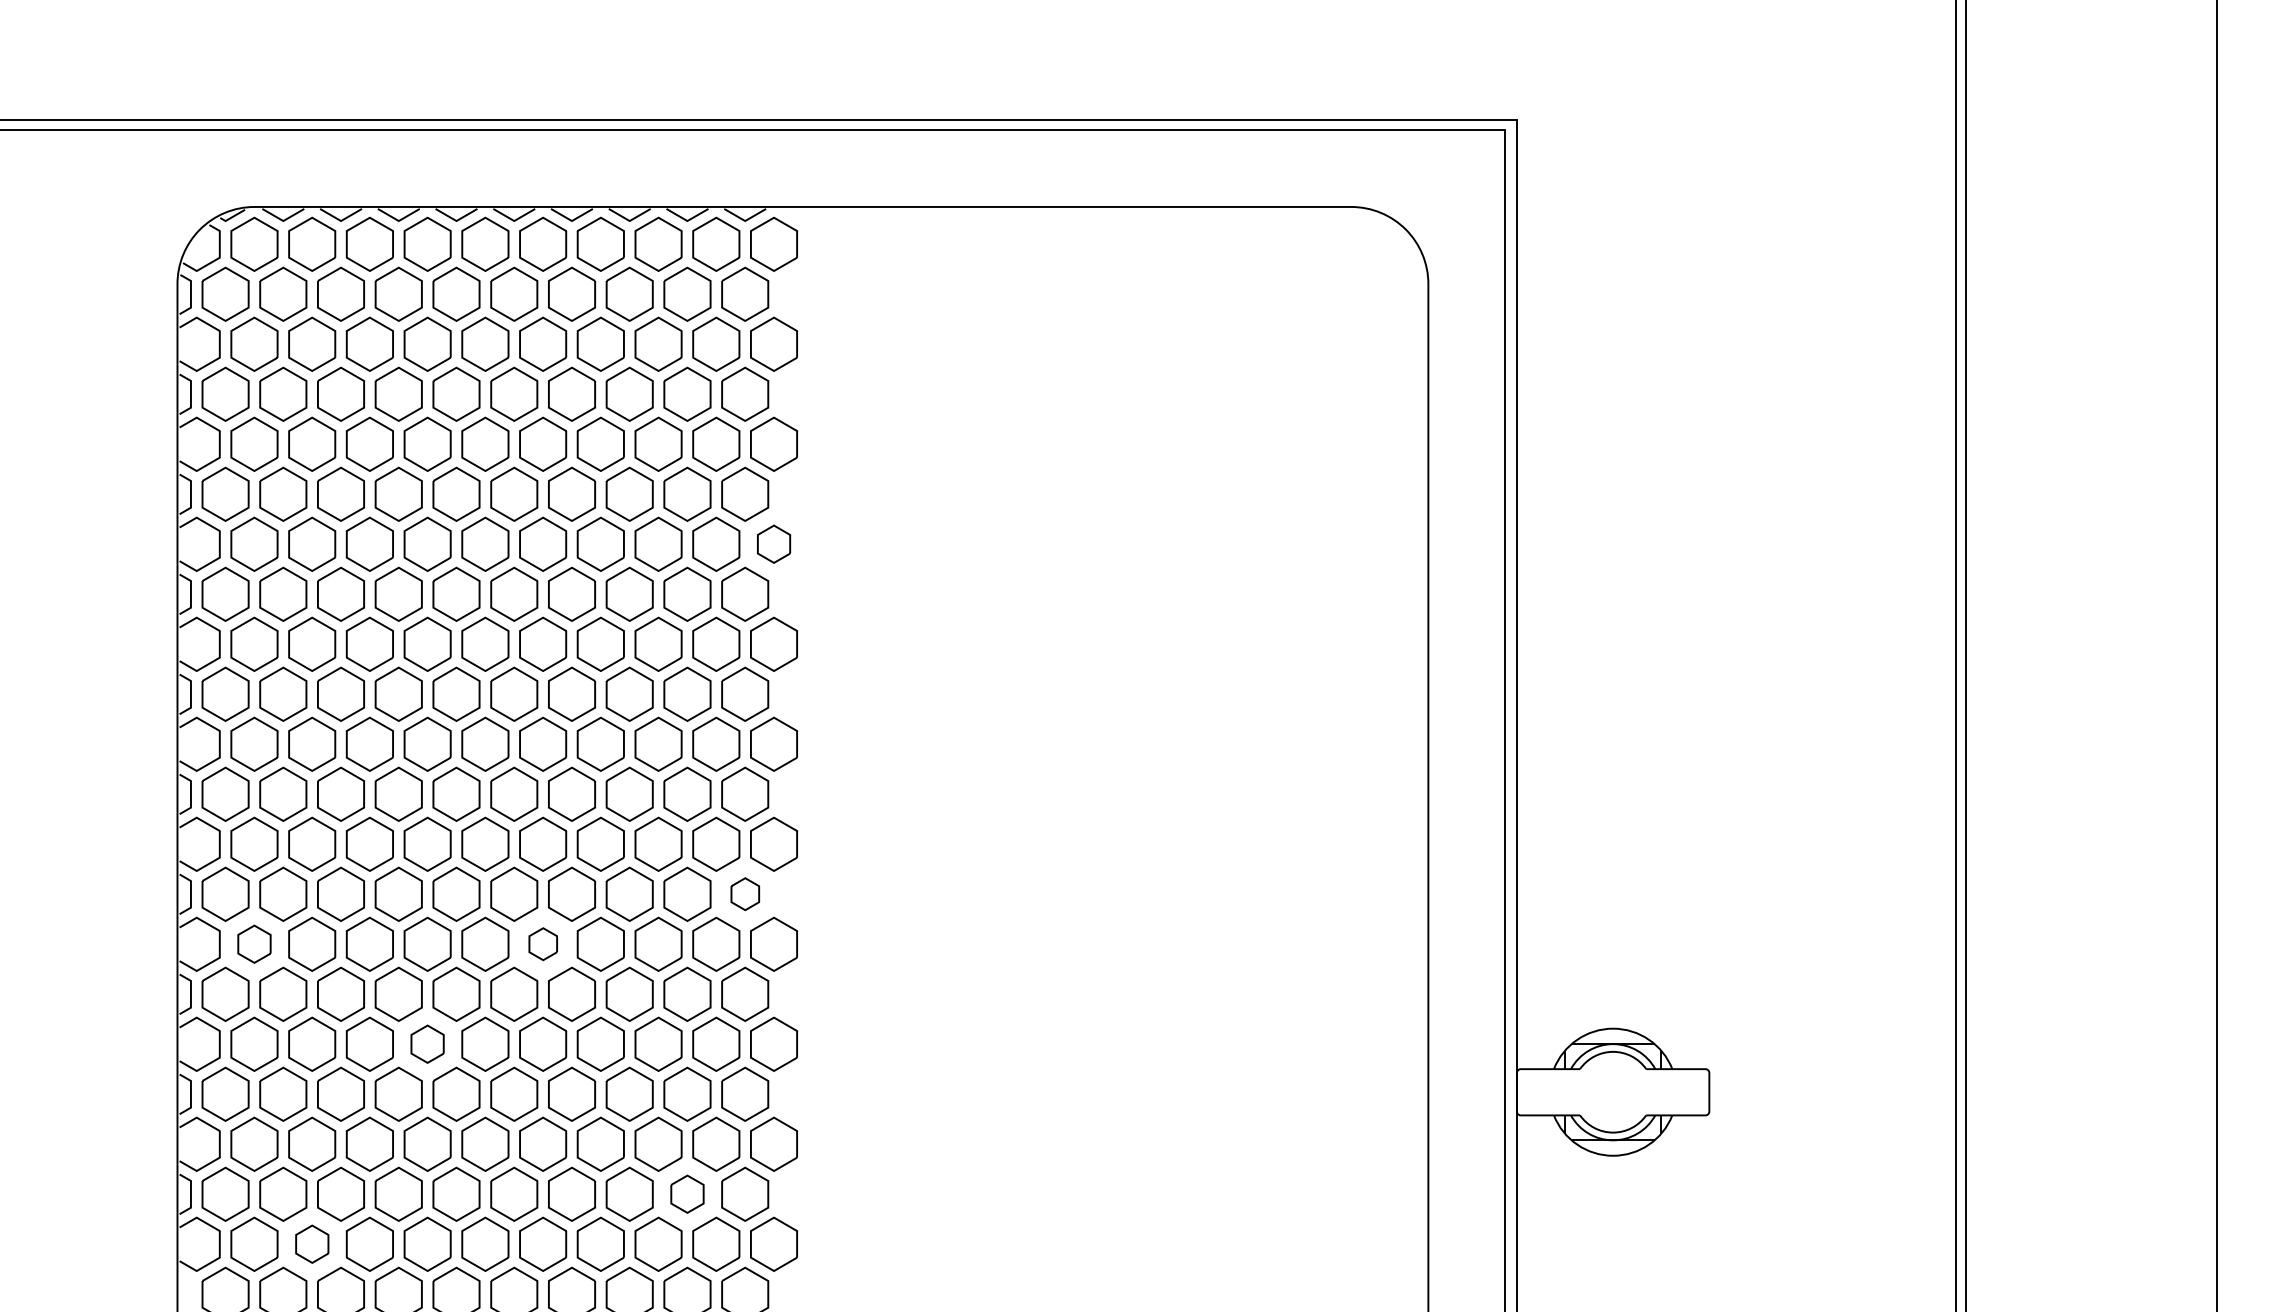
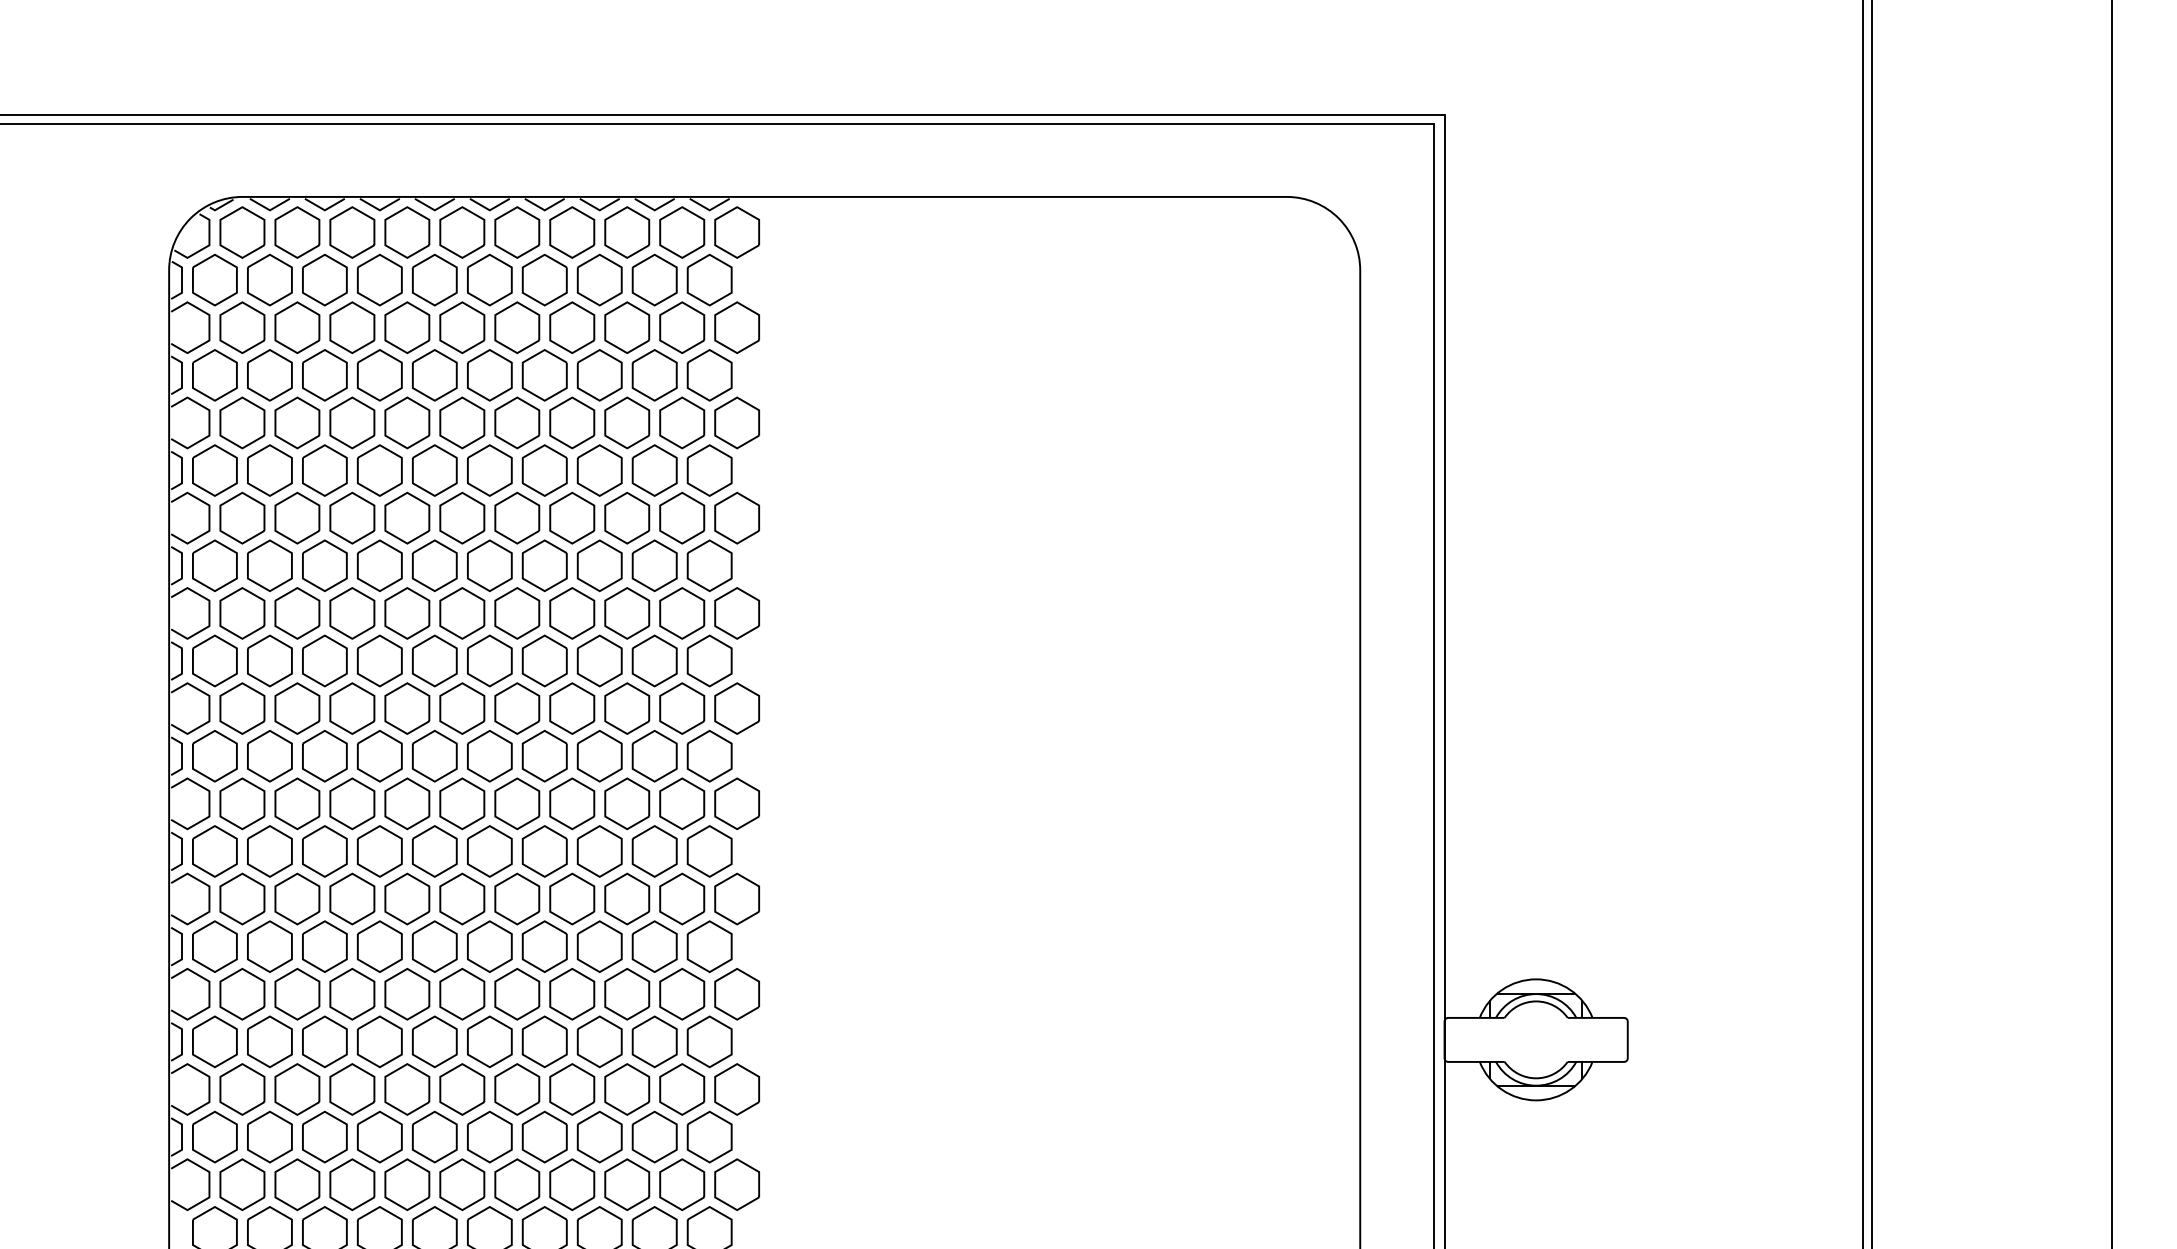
part: (773, 543) -> (736, 517), size x1.43
part: (745, 893) -> (710, 850), size x1.67
part: (254, 943) -> (242, 898), size x1.43
part: (543, 943) -> (517, 898), size x1.67
part: (427, 1043) -> (407, 993), size x1.43
part: (687, 1193) -> (654, 1136), size x1.43
part: (312, 1243) -> (297, 1183), size x1.43

